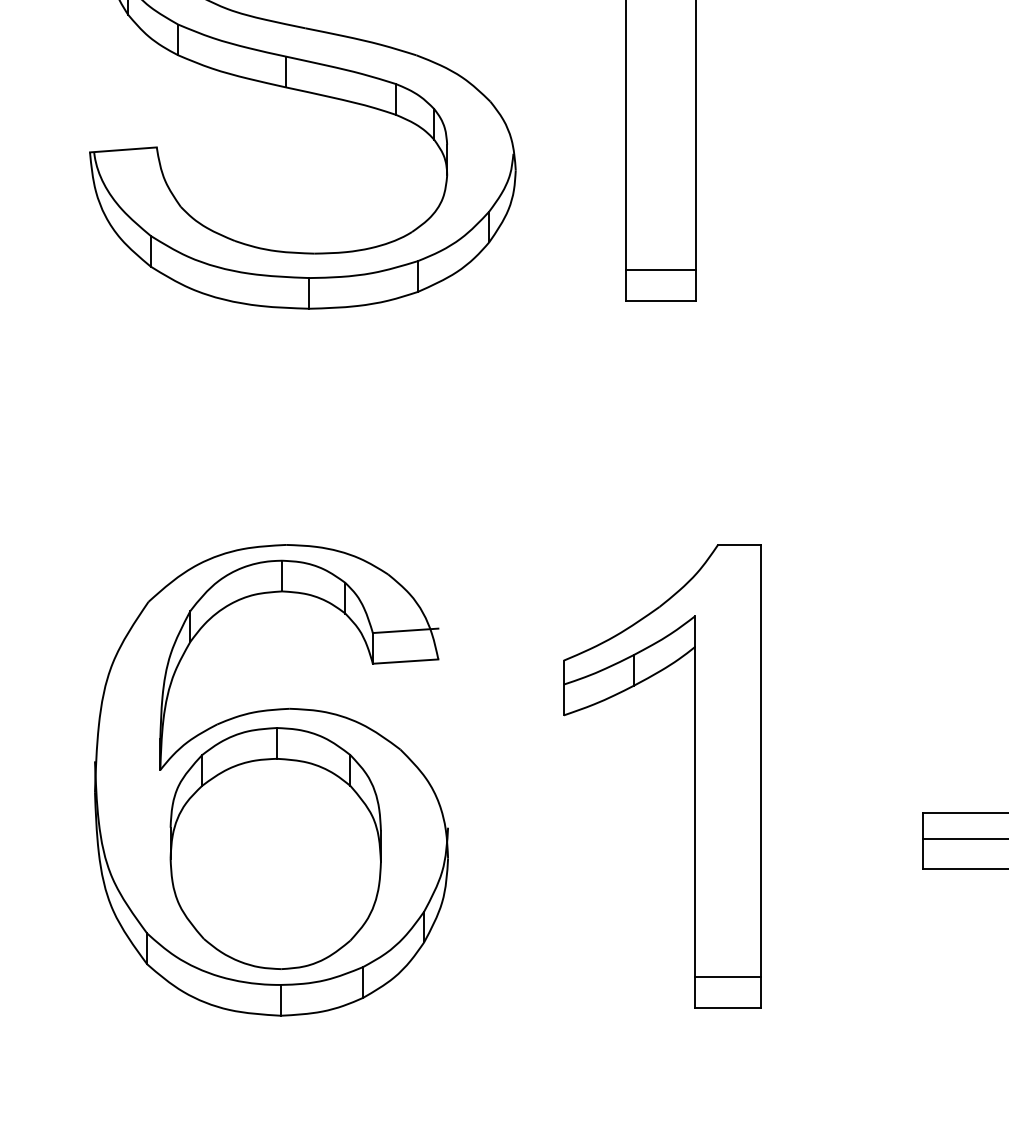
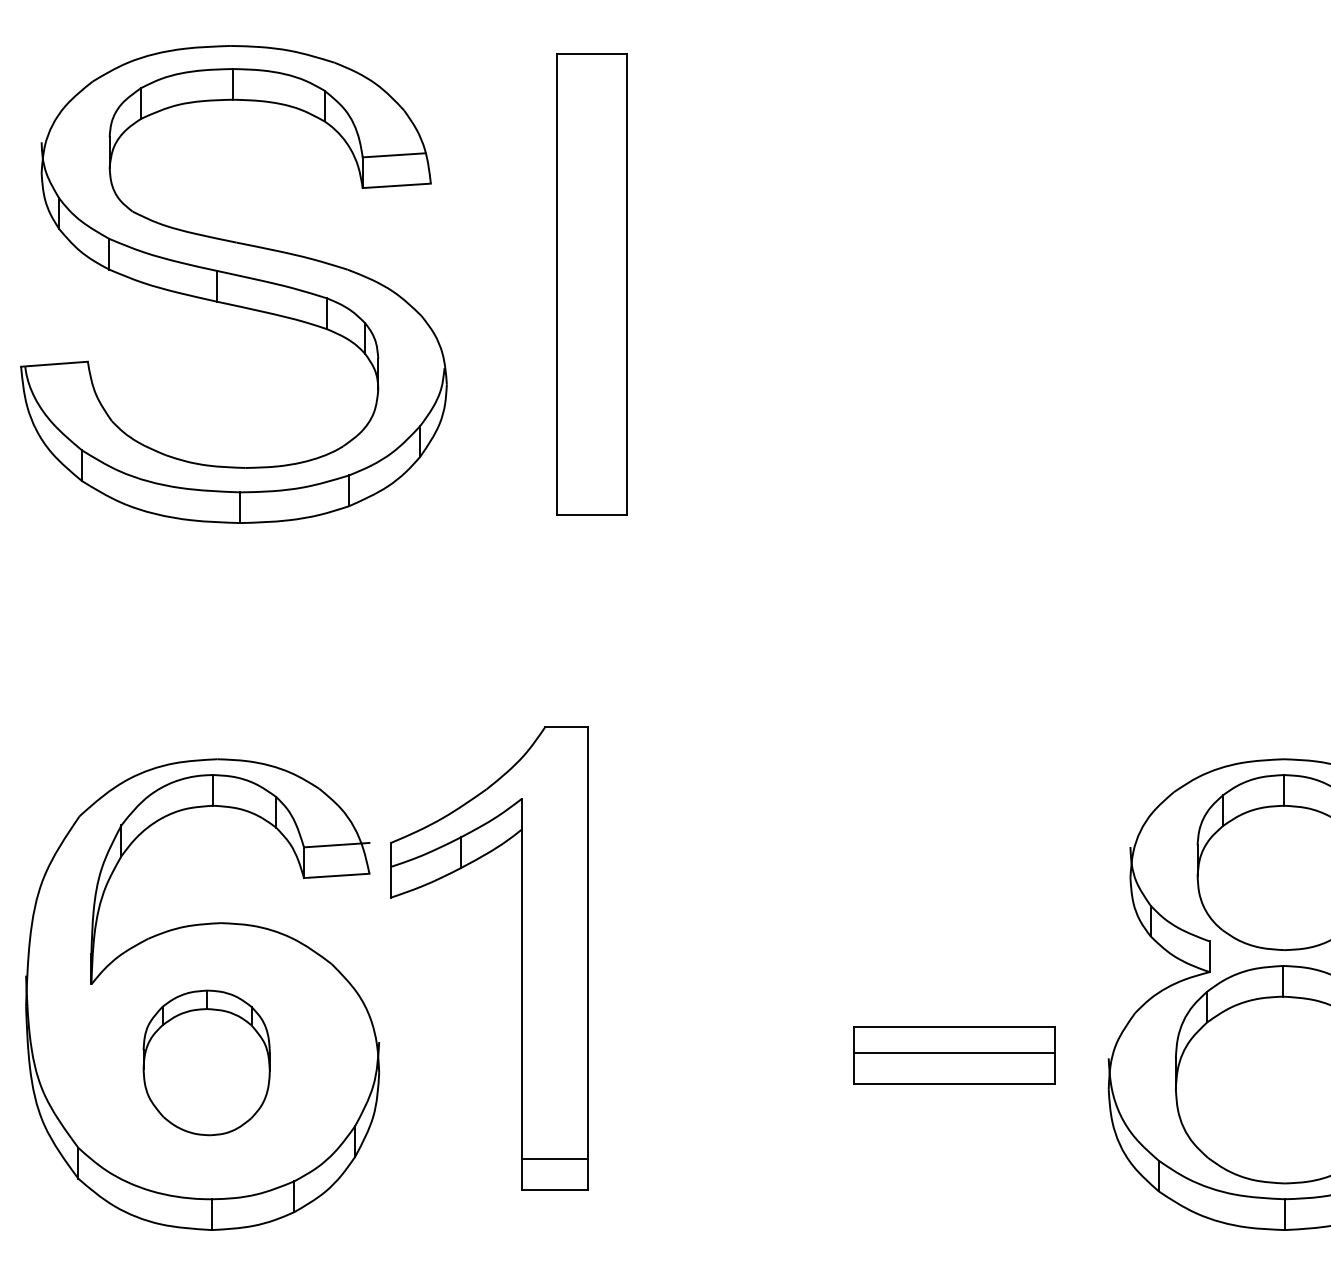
line: (660, 270) -> (591, 484), removed
part: (694, 776) -> (521, 958), moved
part: (275, 848) -> (206, 1062), size x0.6

